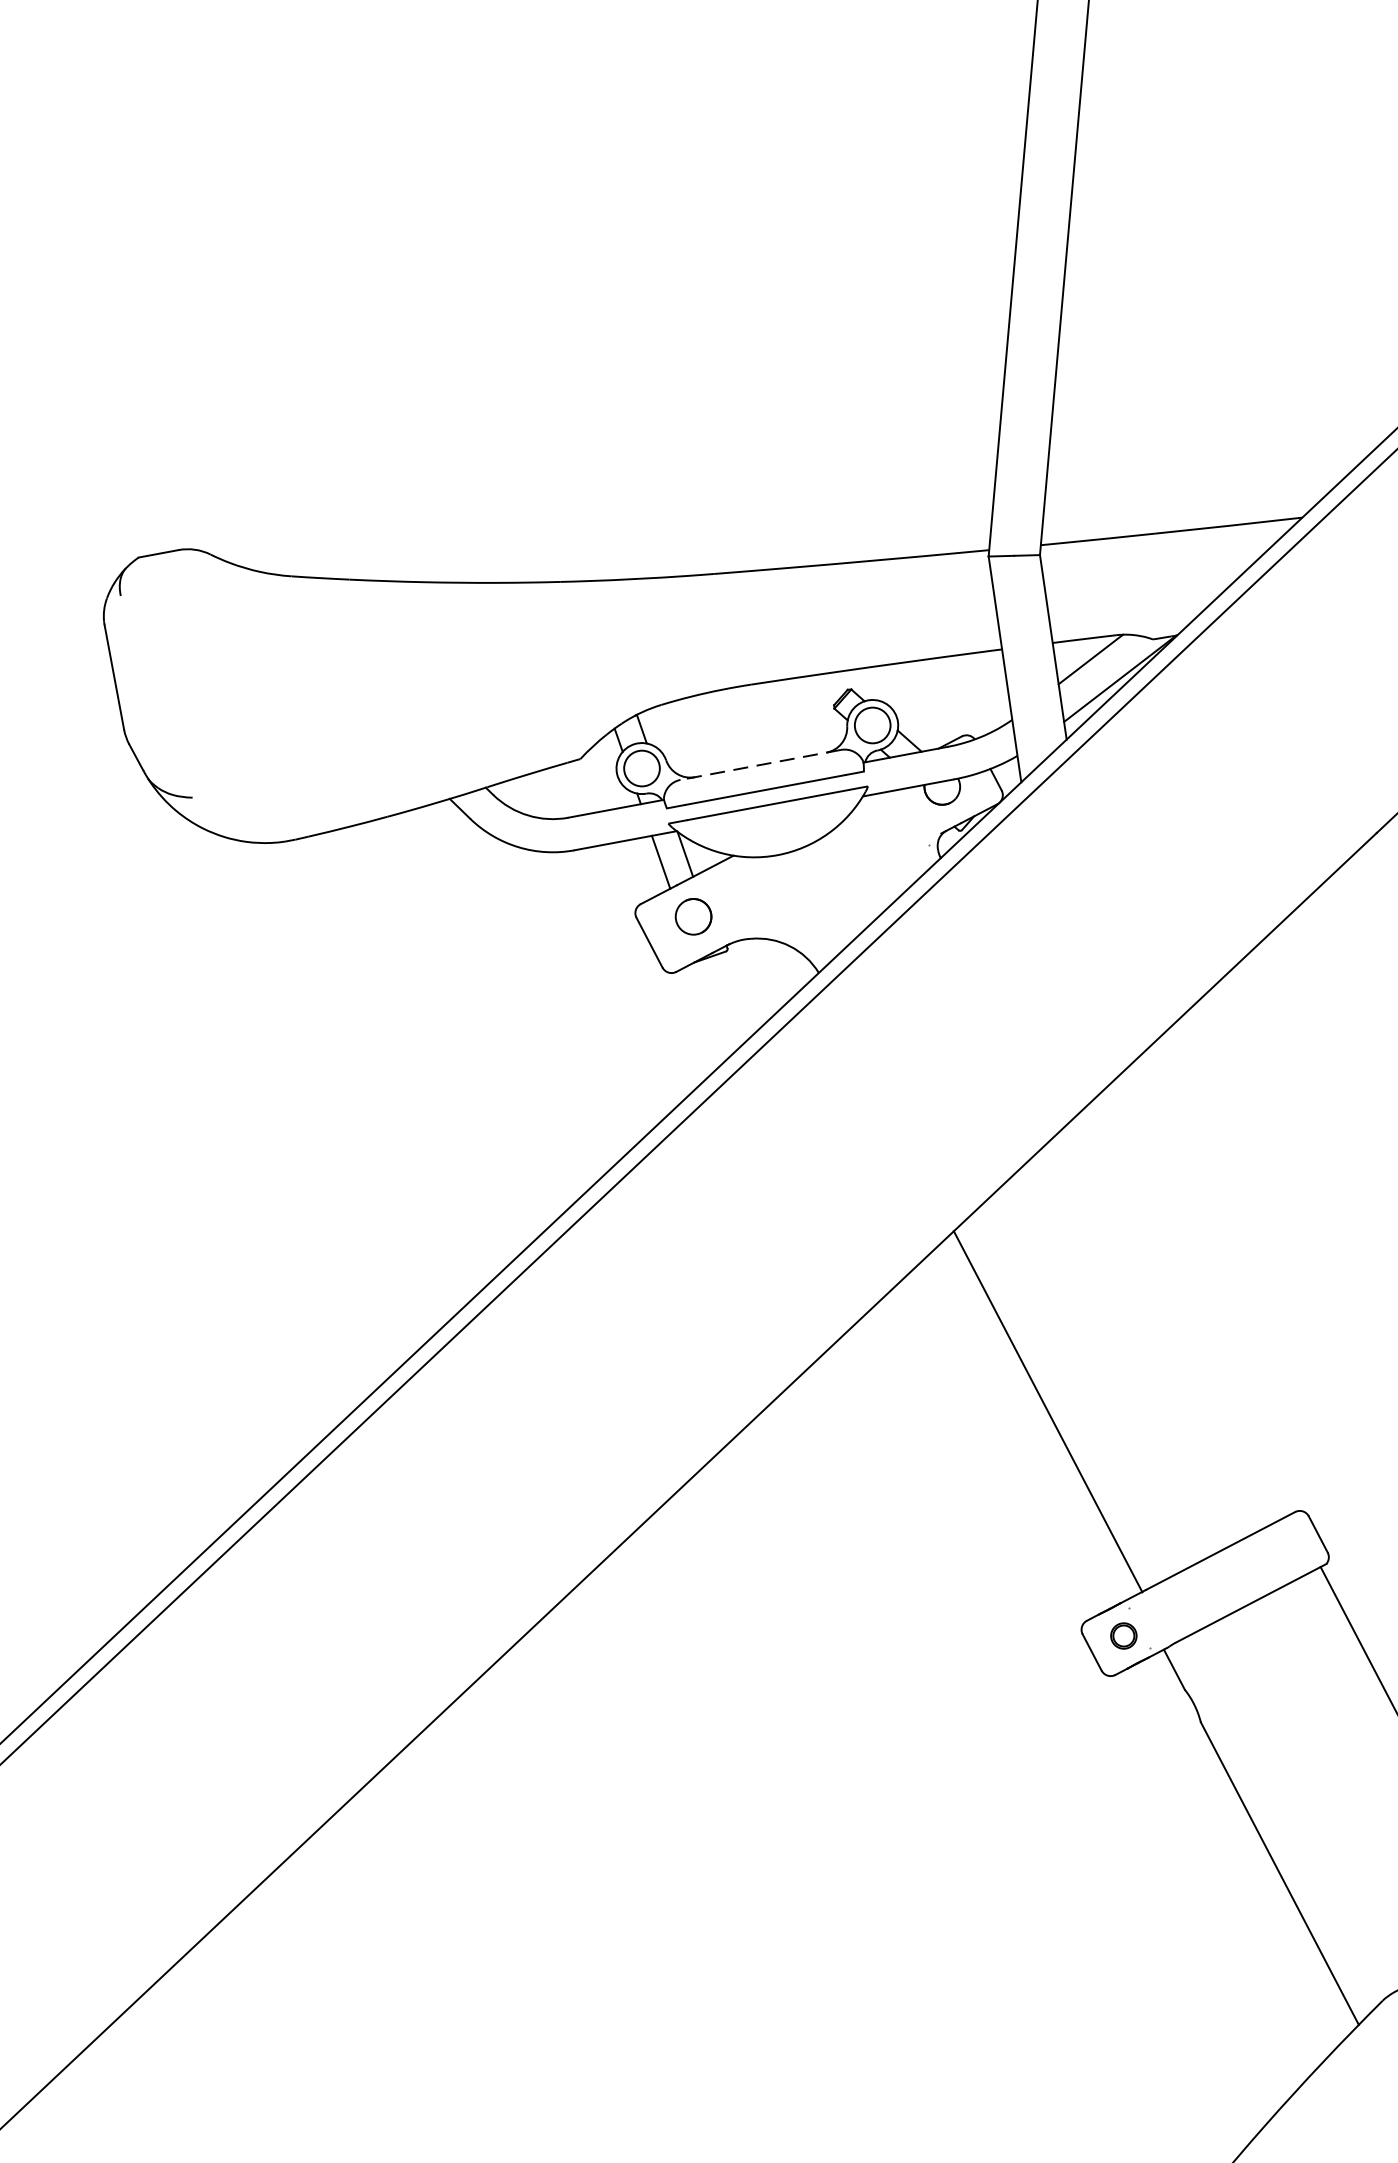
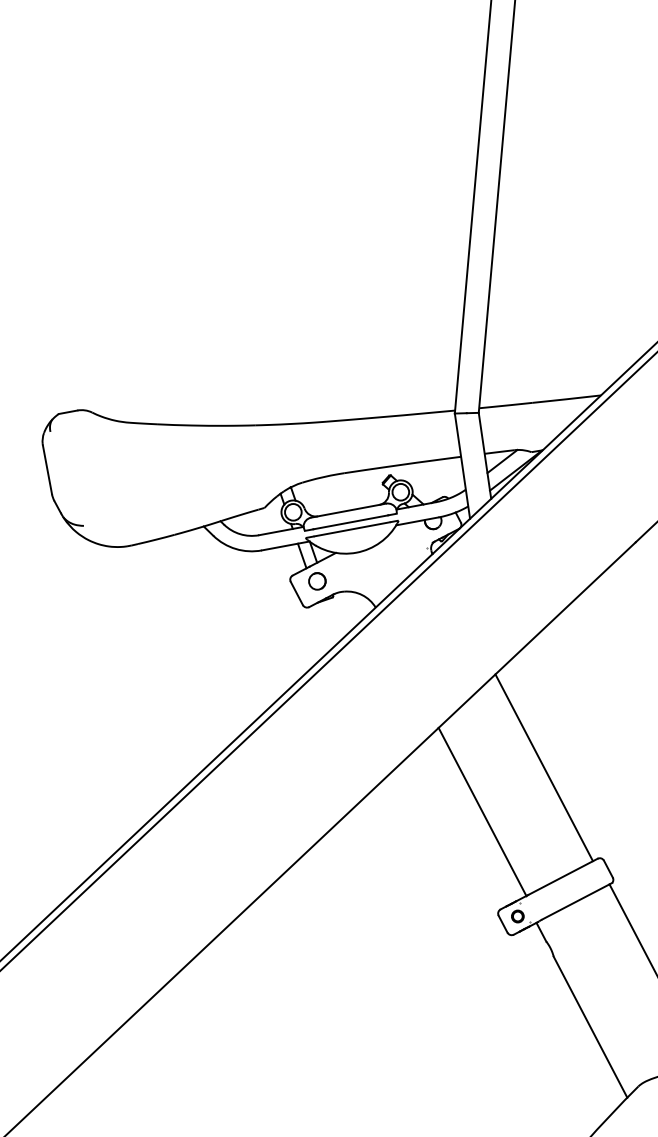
line: (760, 764) -> (348, 510), dashed -> solid
line: (1178, 1316) -> (543, 767), added

